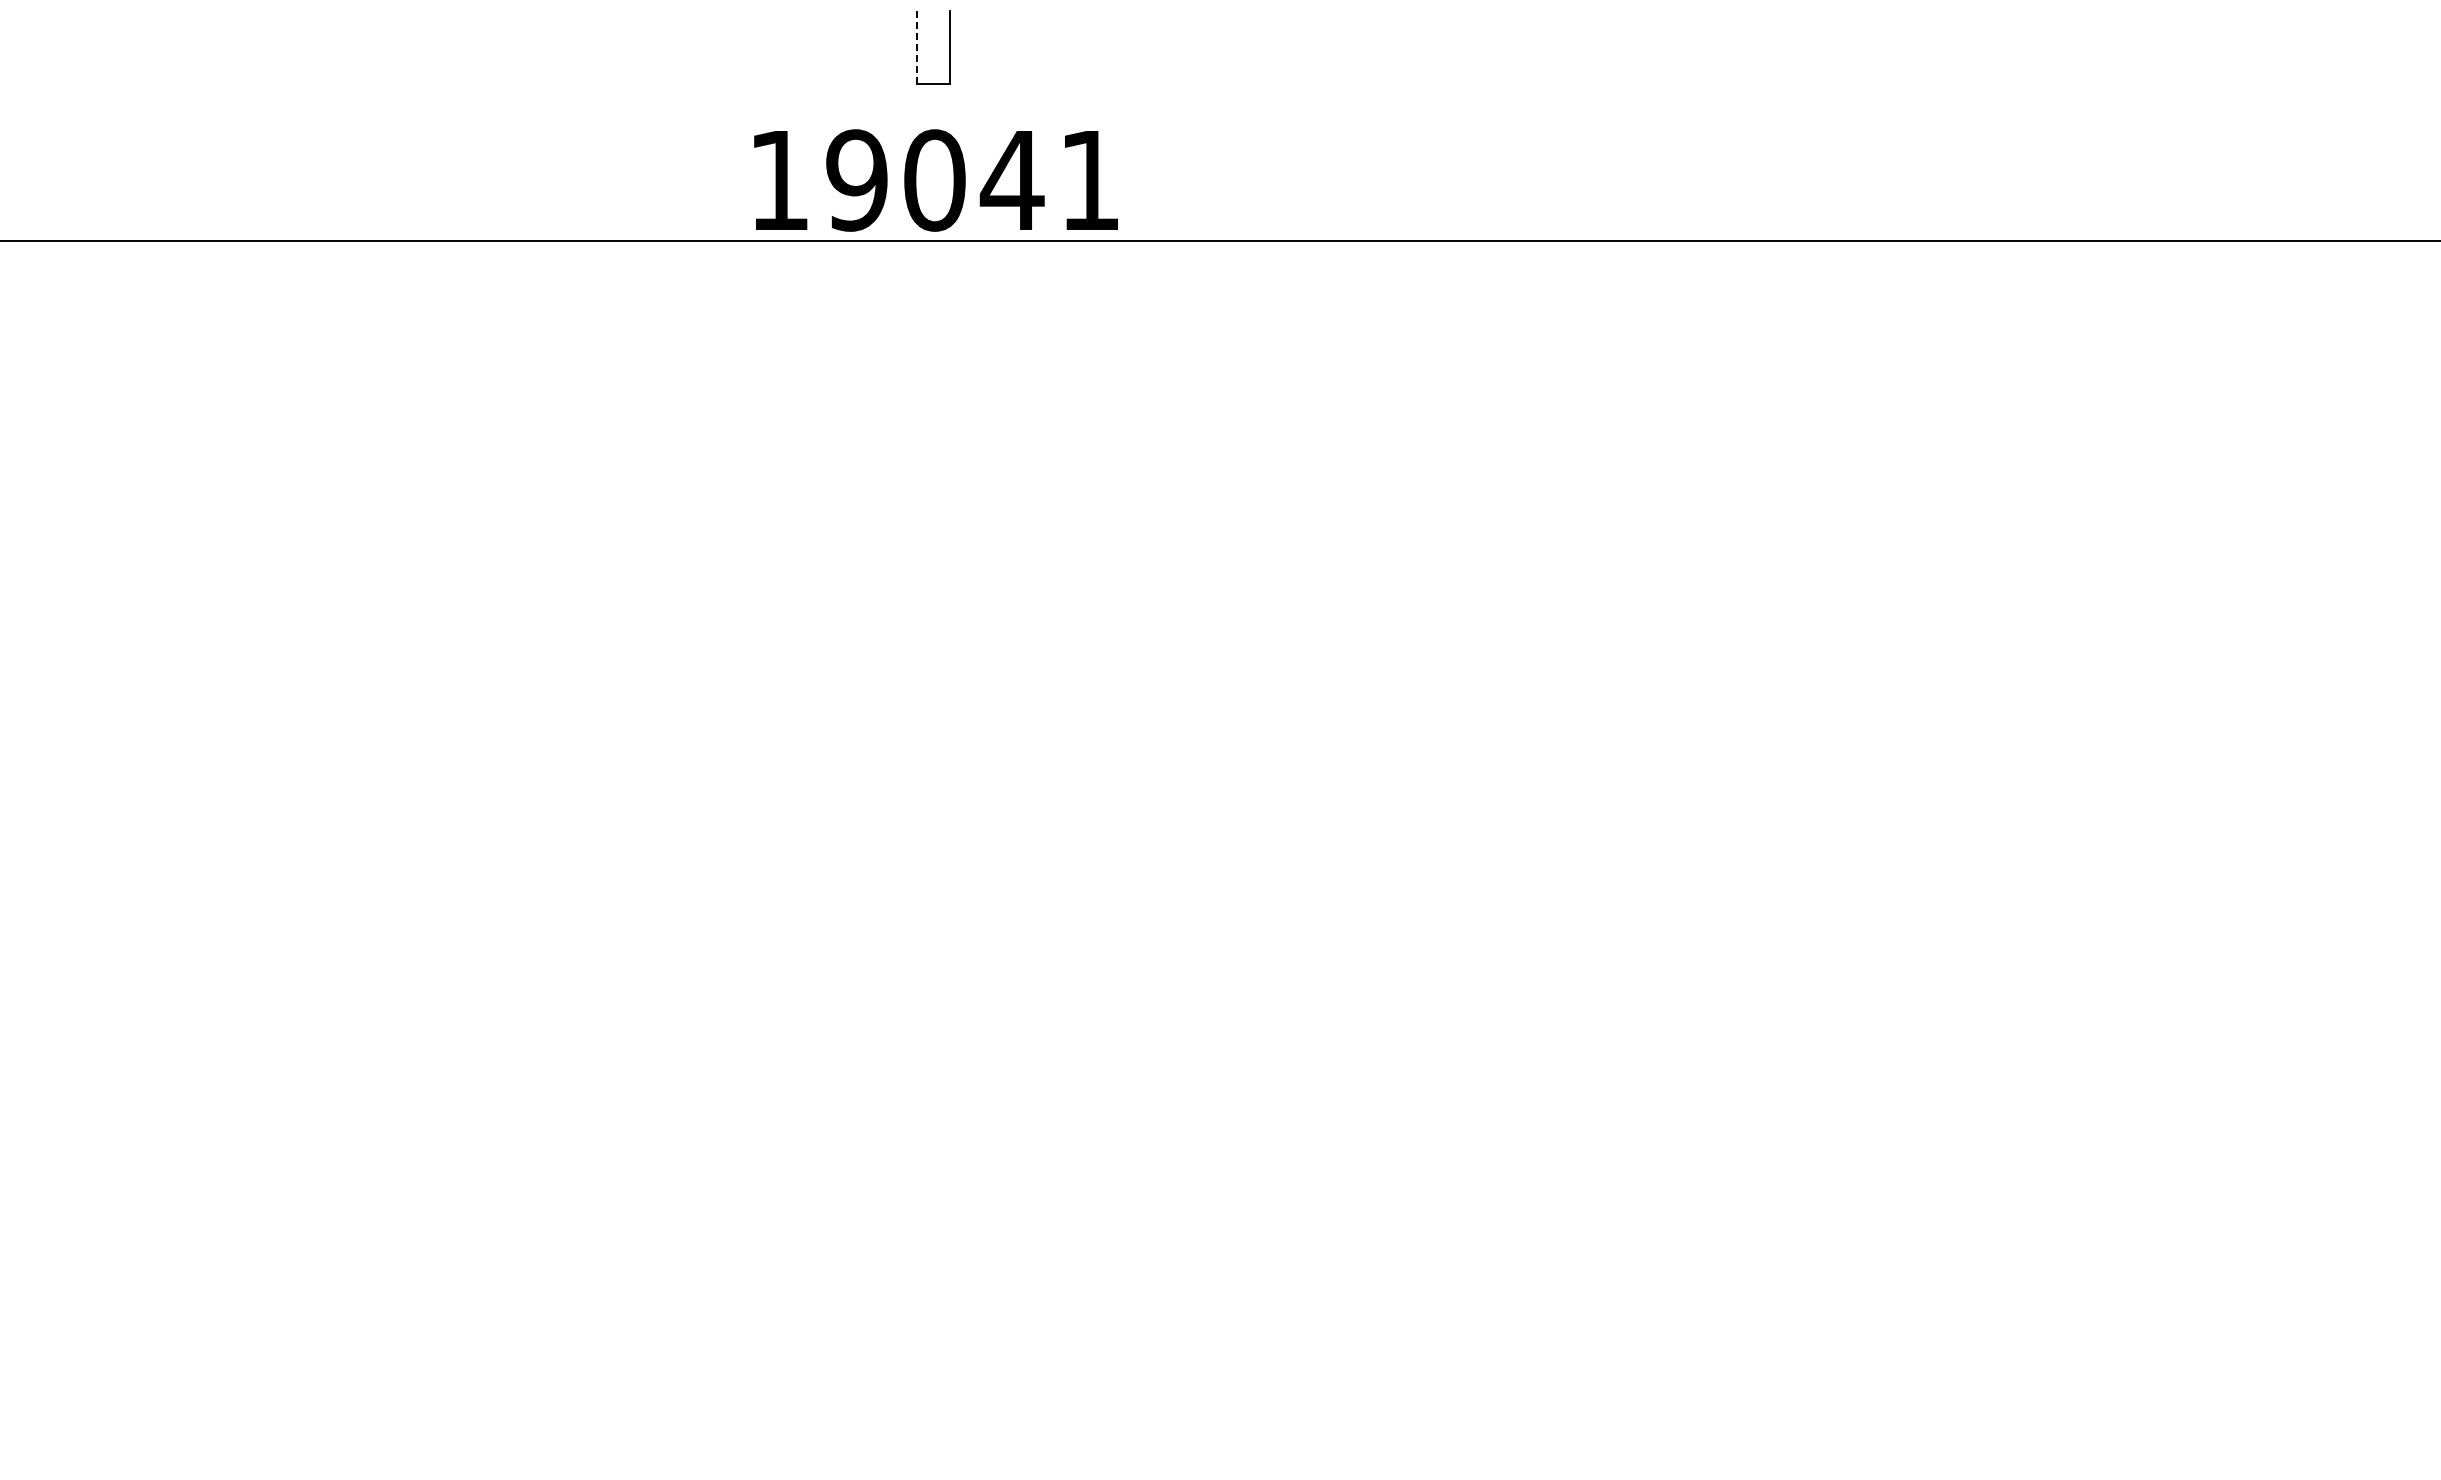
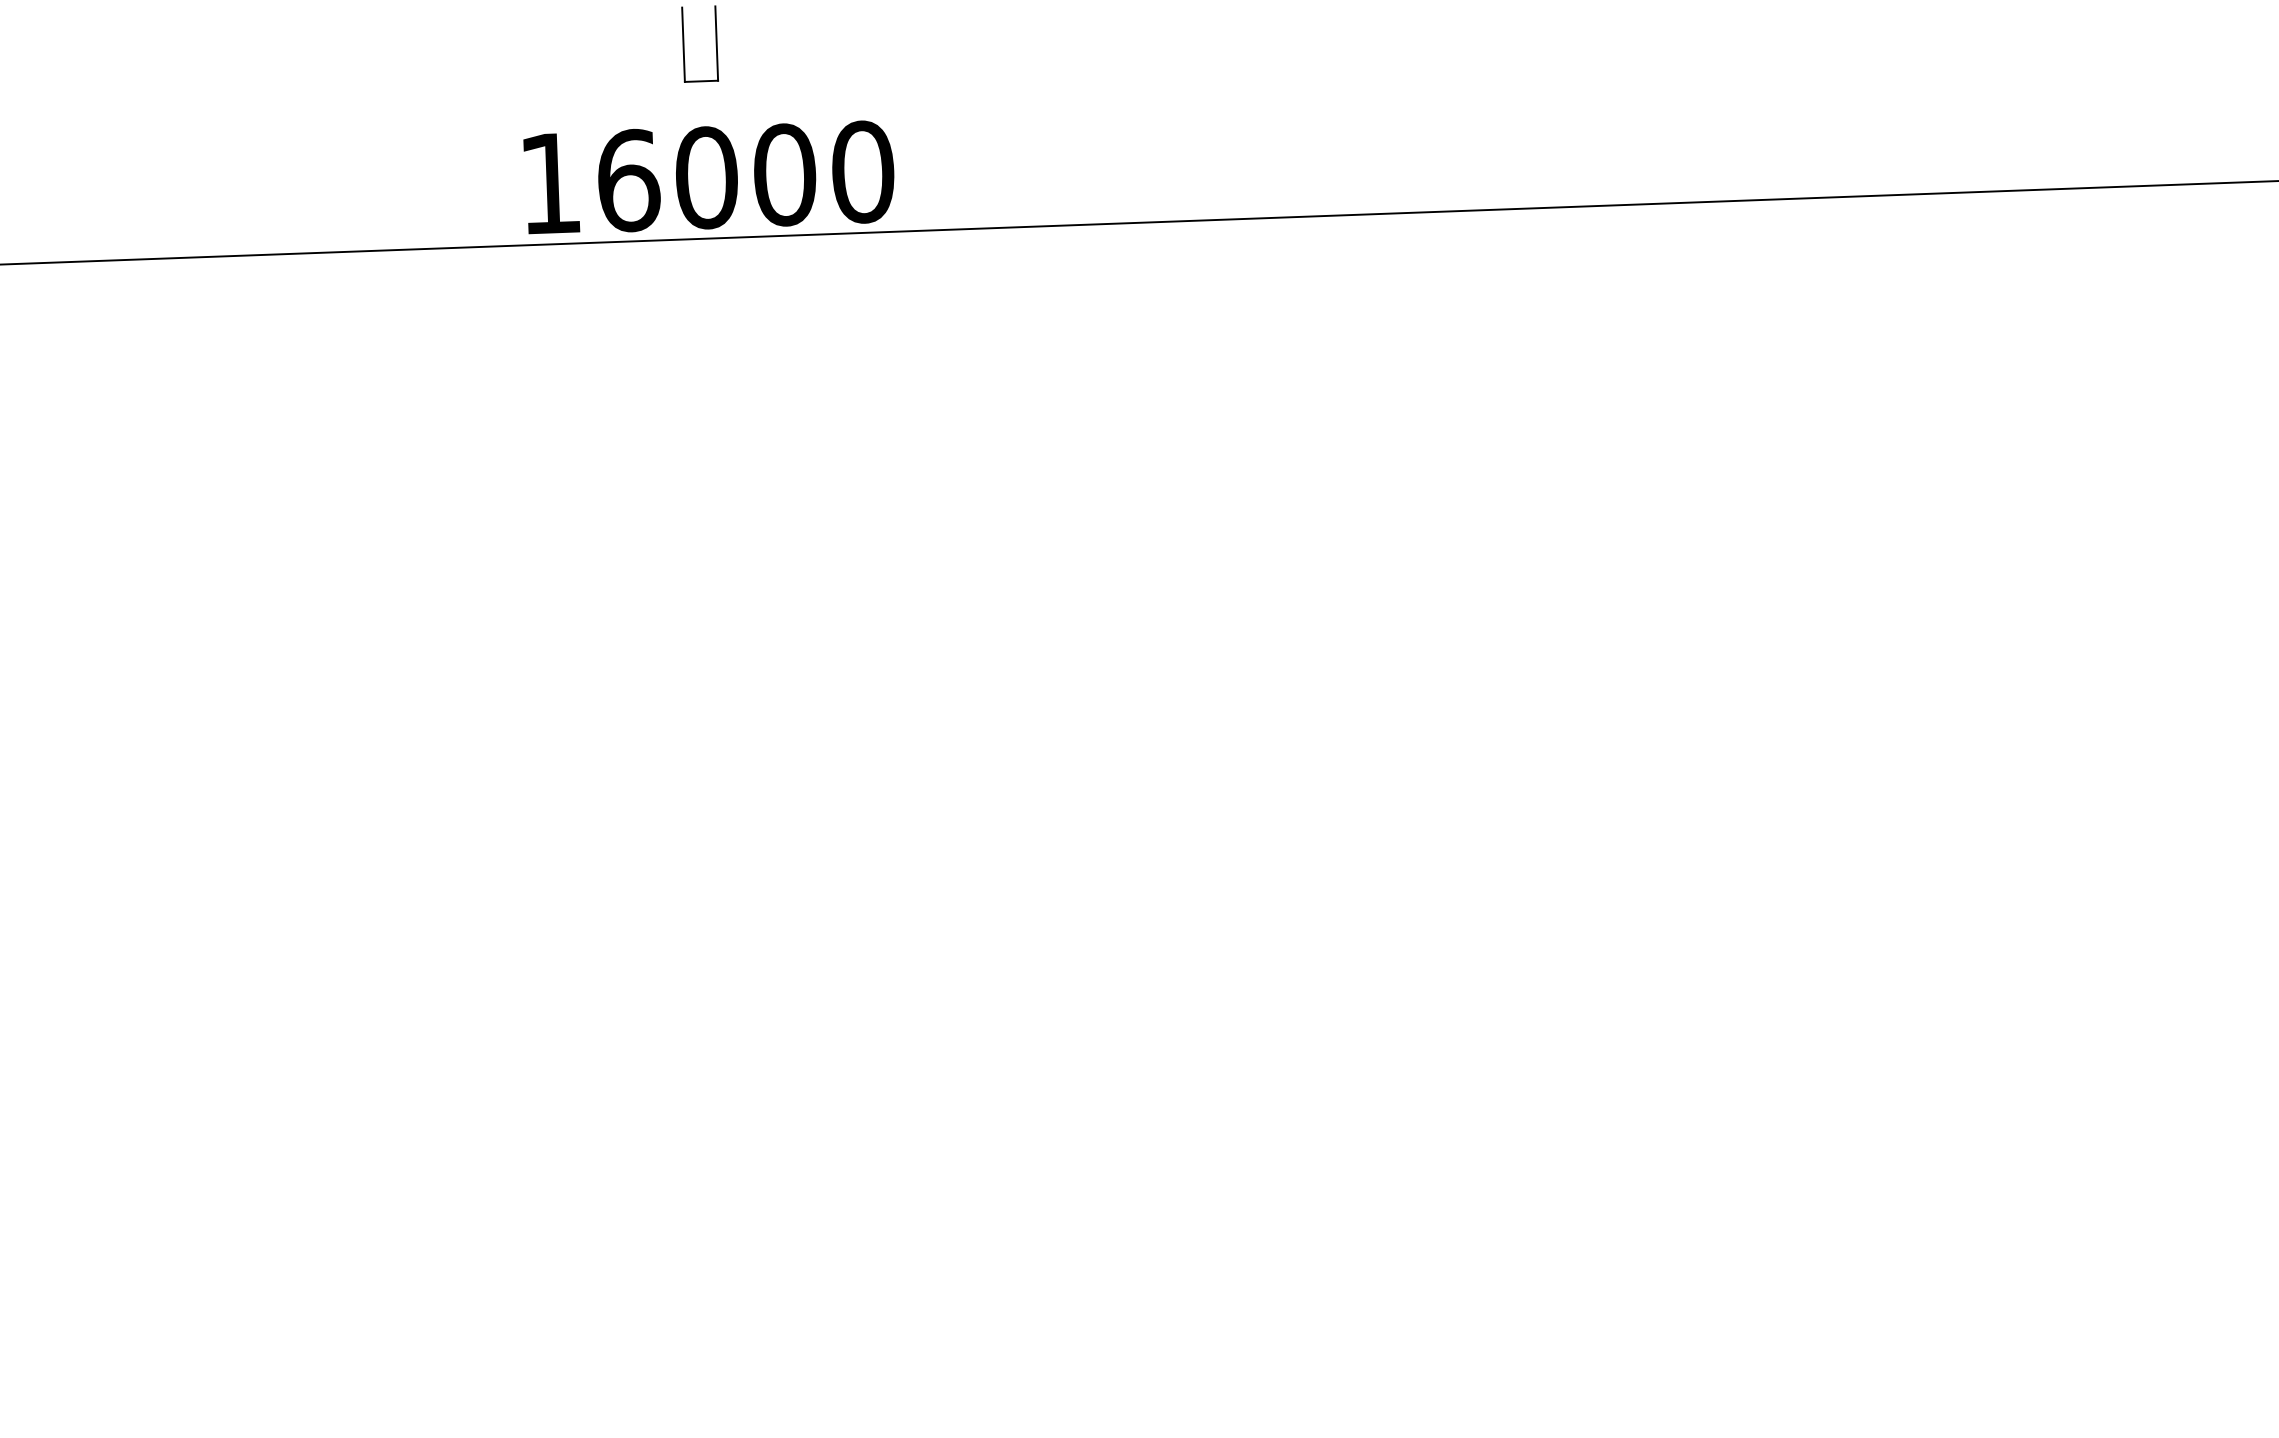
line: (916, 47) -> (683, 44), dashed -> solid
text: (973, 180) -> (745, 176), 19041 -> 16000

